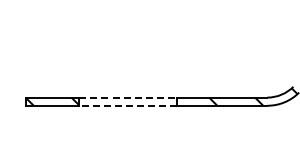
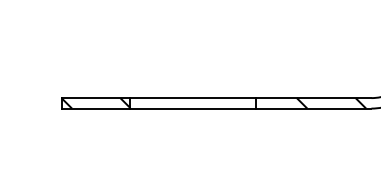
line: (128, 97) -> (193, 97), dashed -> solid
line: (127, 105) -> (192, 108), dashed -> solid

